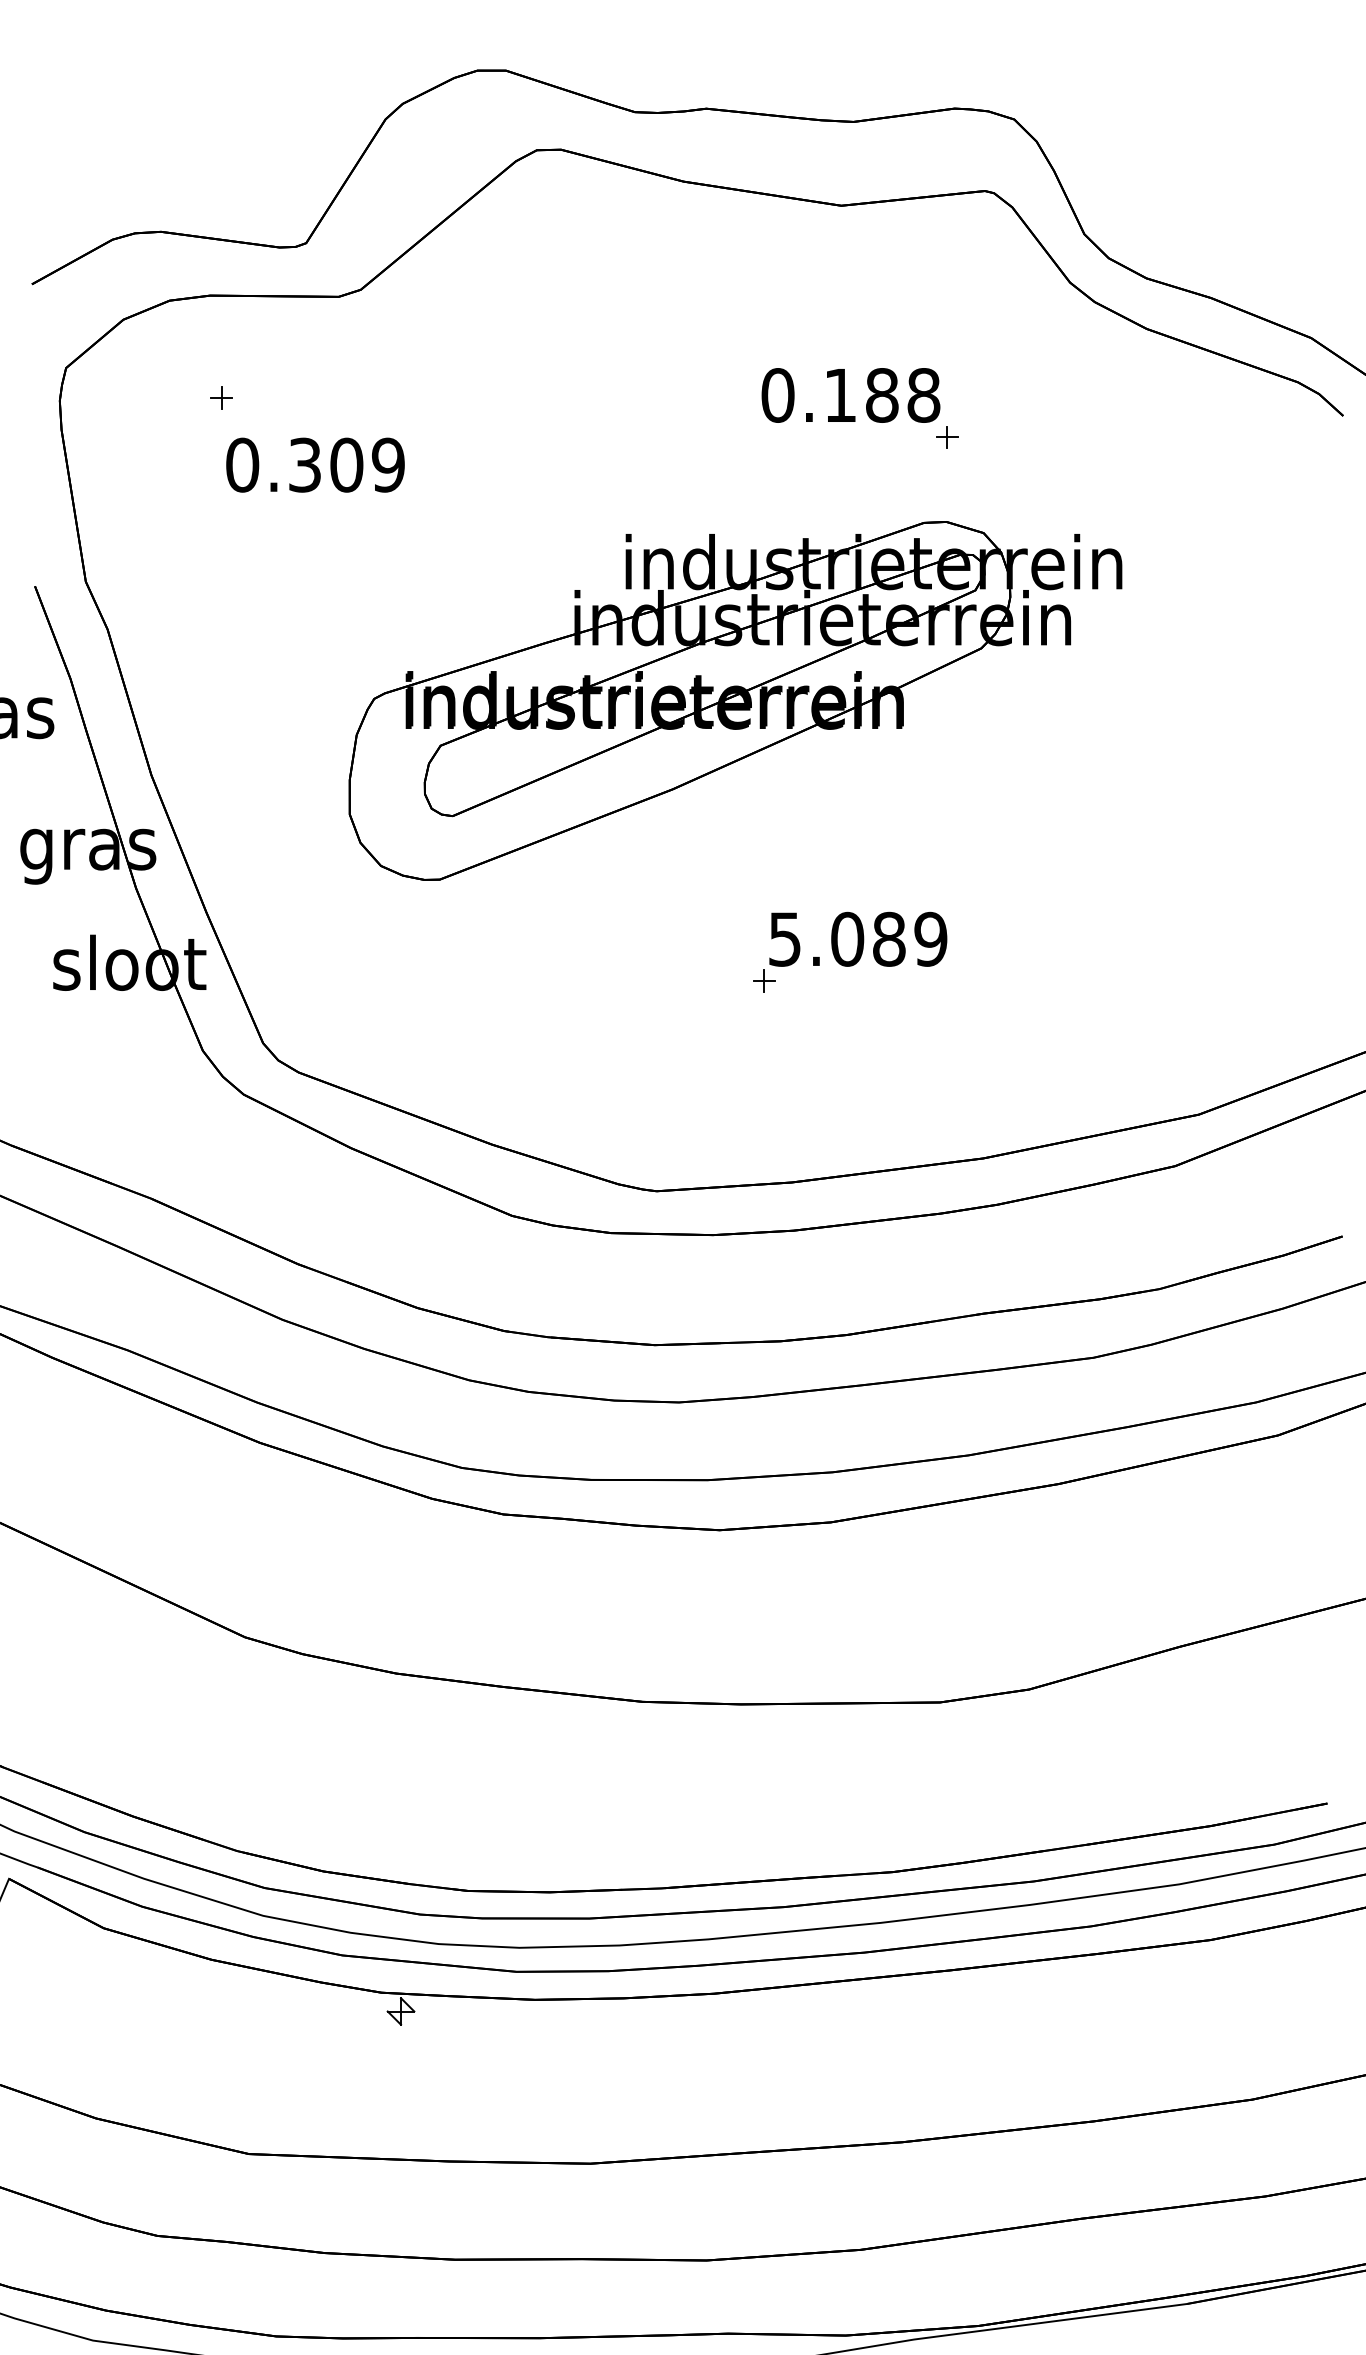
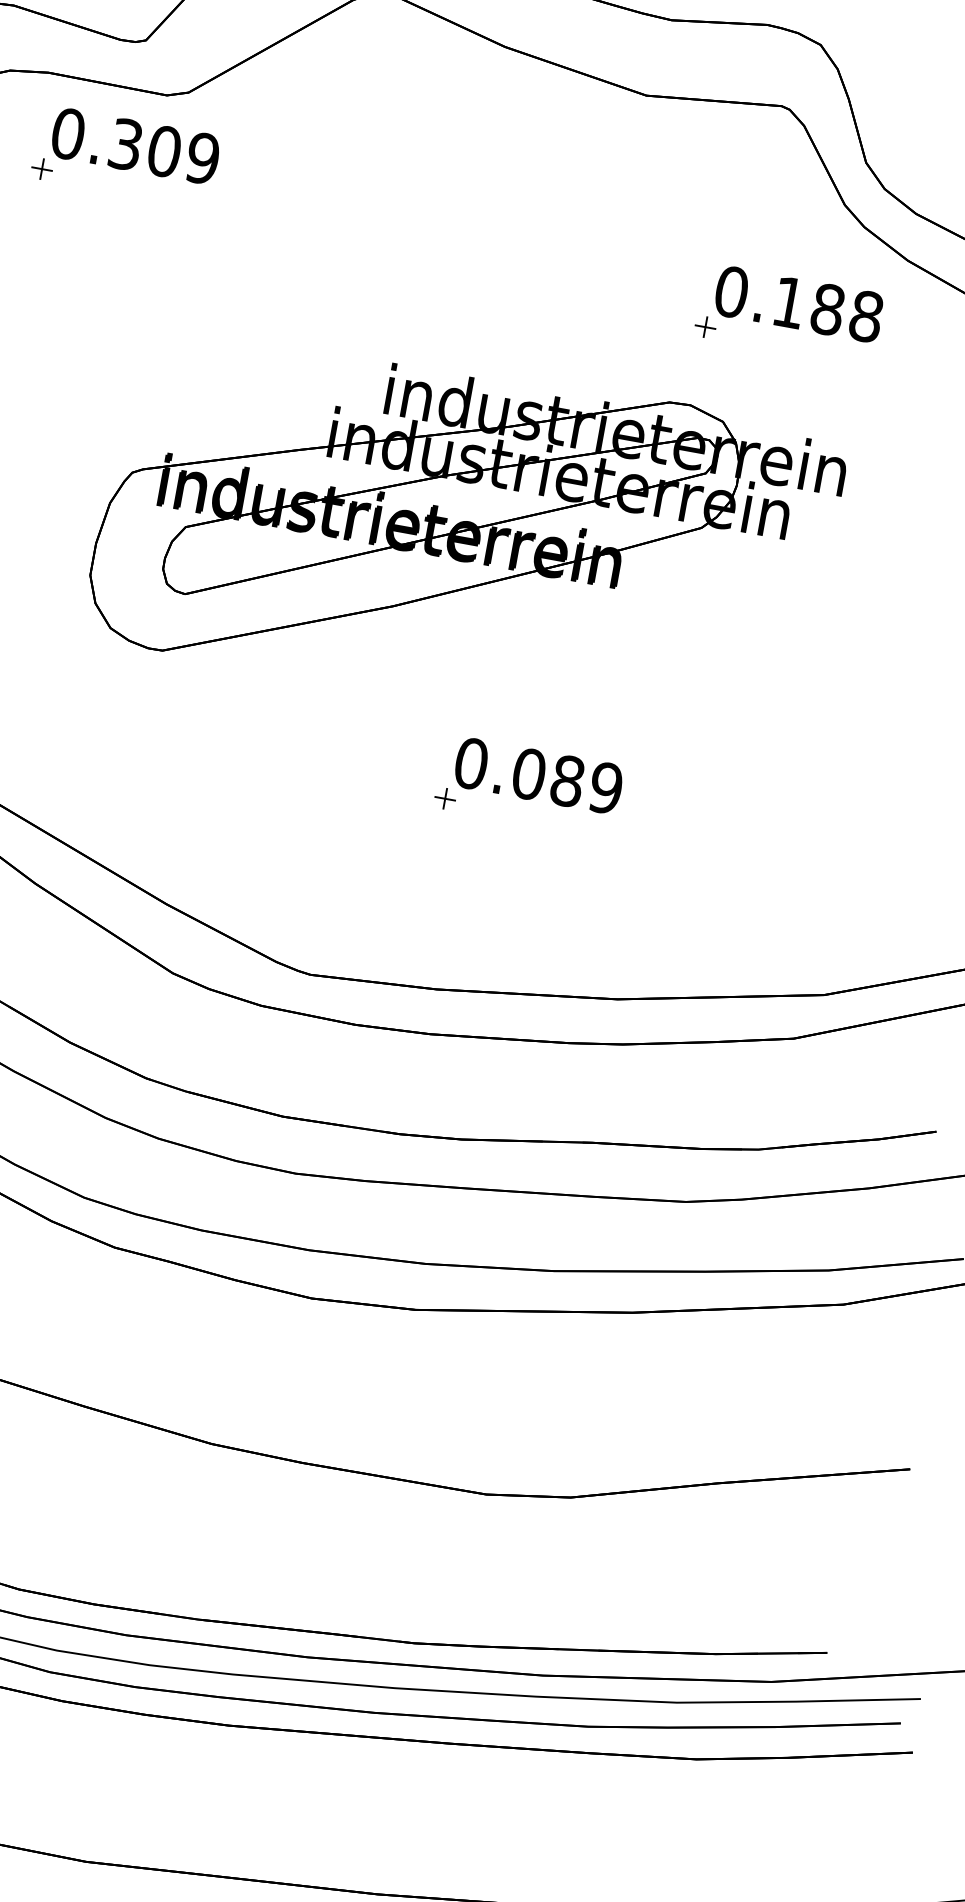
text: (850, 395) -> (798, 304), moved
text: (315, 464) -> (135, 145), moved
text: (784, 938) -> (471, 762), 5.089 -> 0.089

